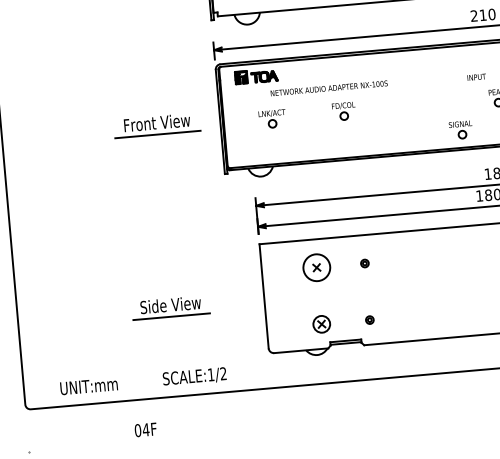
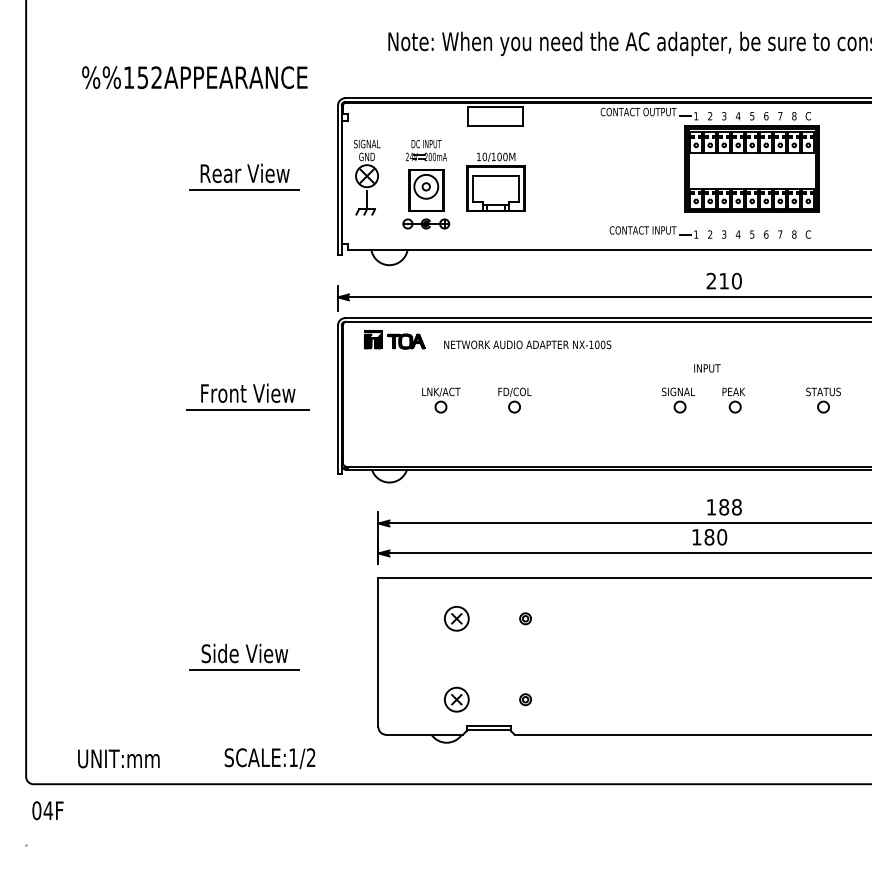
text: (329, 88) -> (527, 344), moved
part: (272, 119) -> (441, 400), moved
part: (461, 130) -> (678, 400), moved
circle: (316, 267) -> (456, 618), size x0.62
text: (145, 429) -> (47, 810), moved

